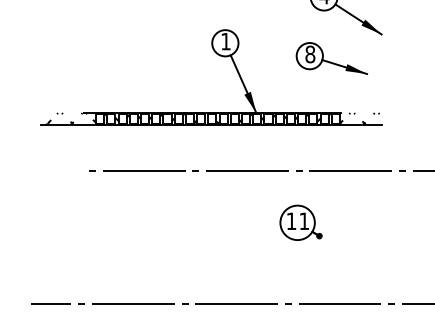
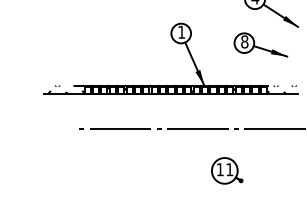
part: (300, 222) -> (226, 170), moved

